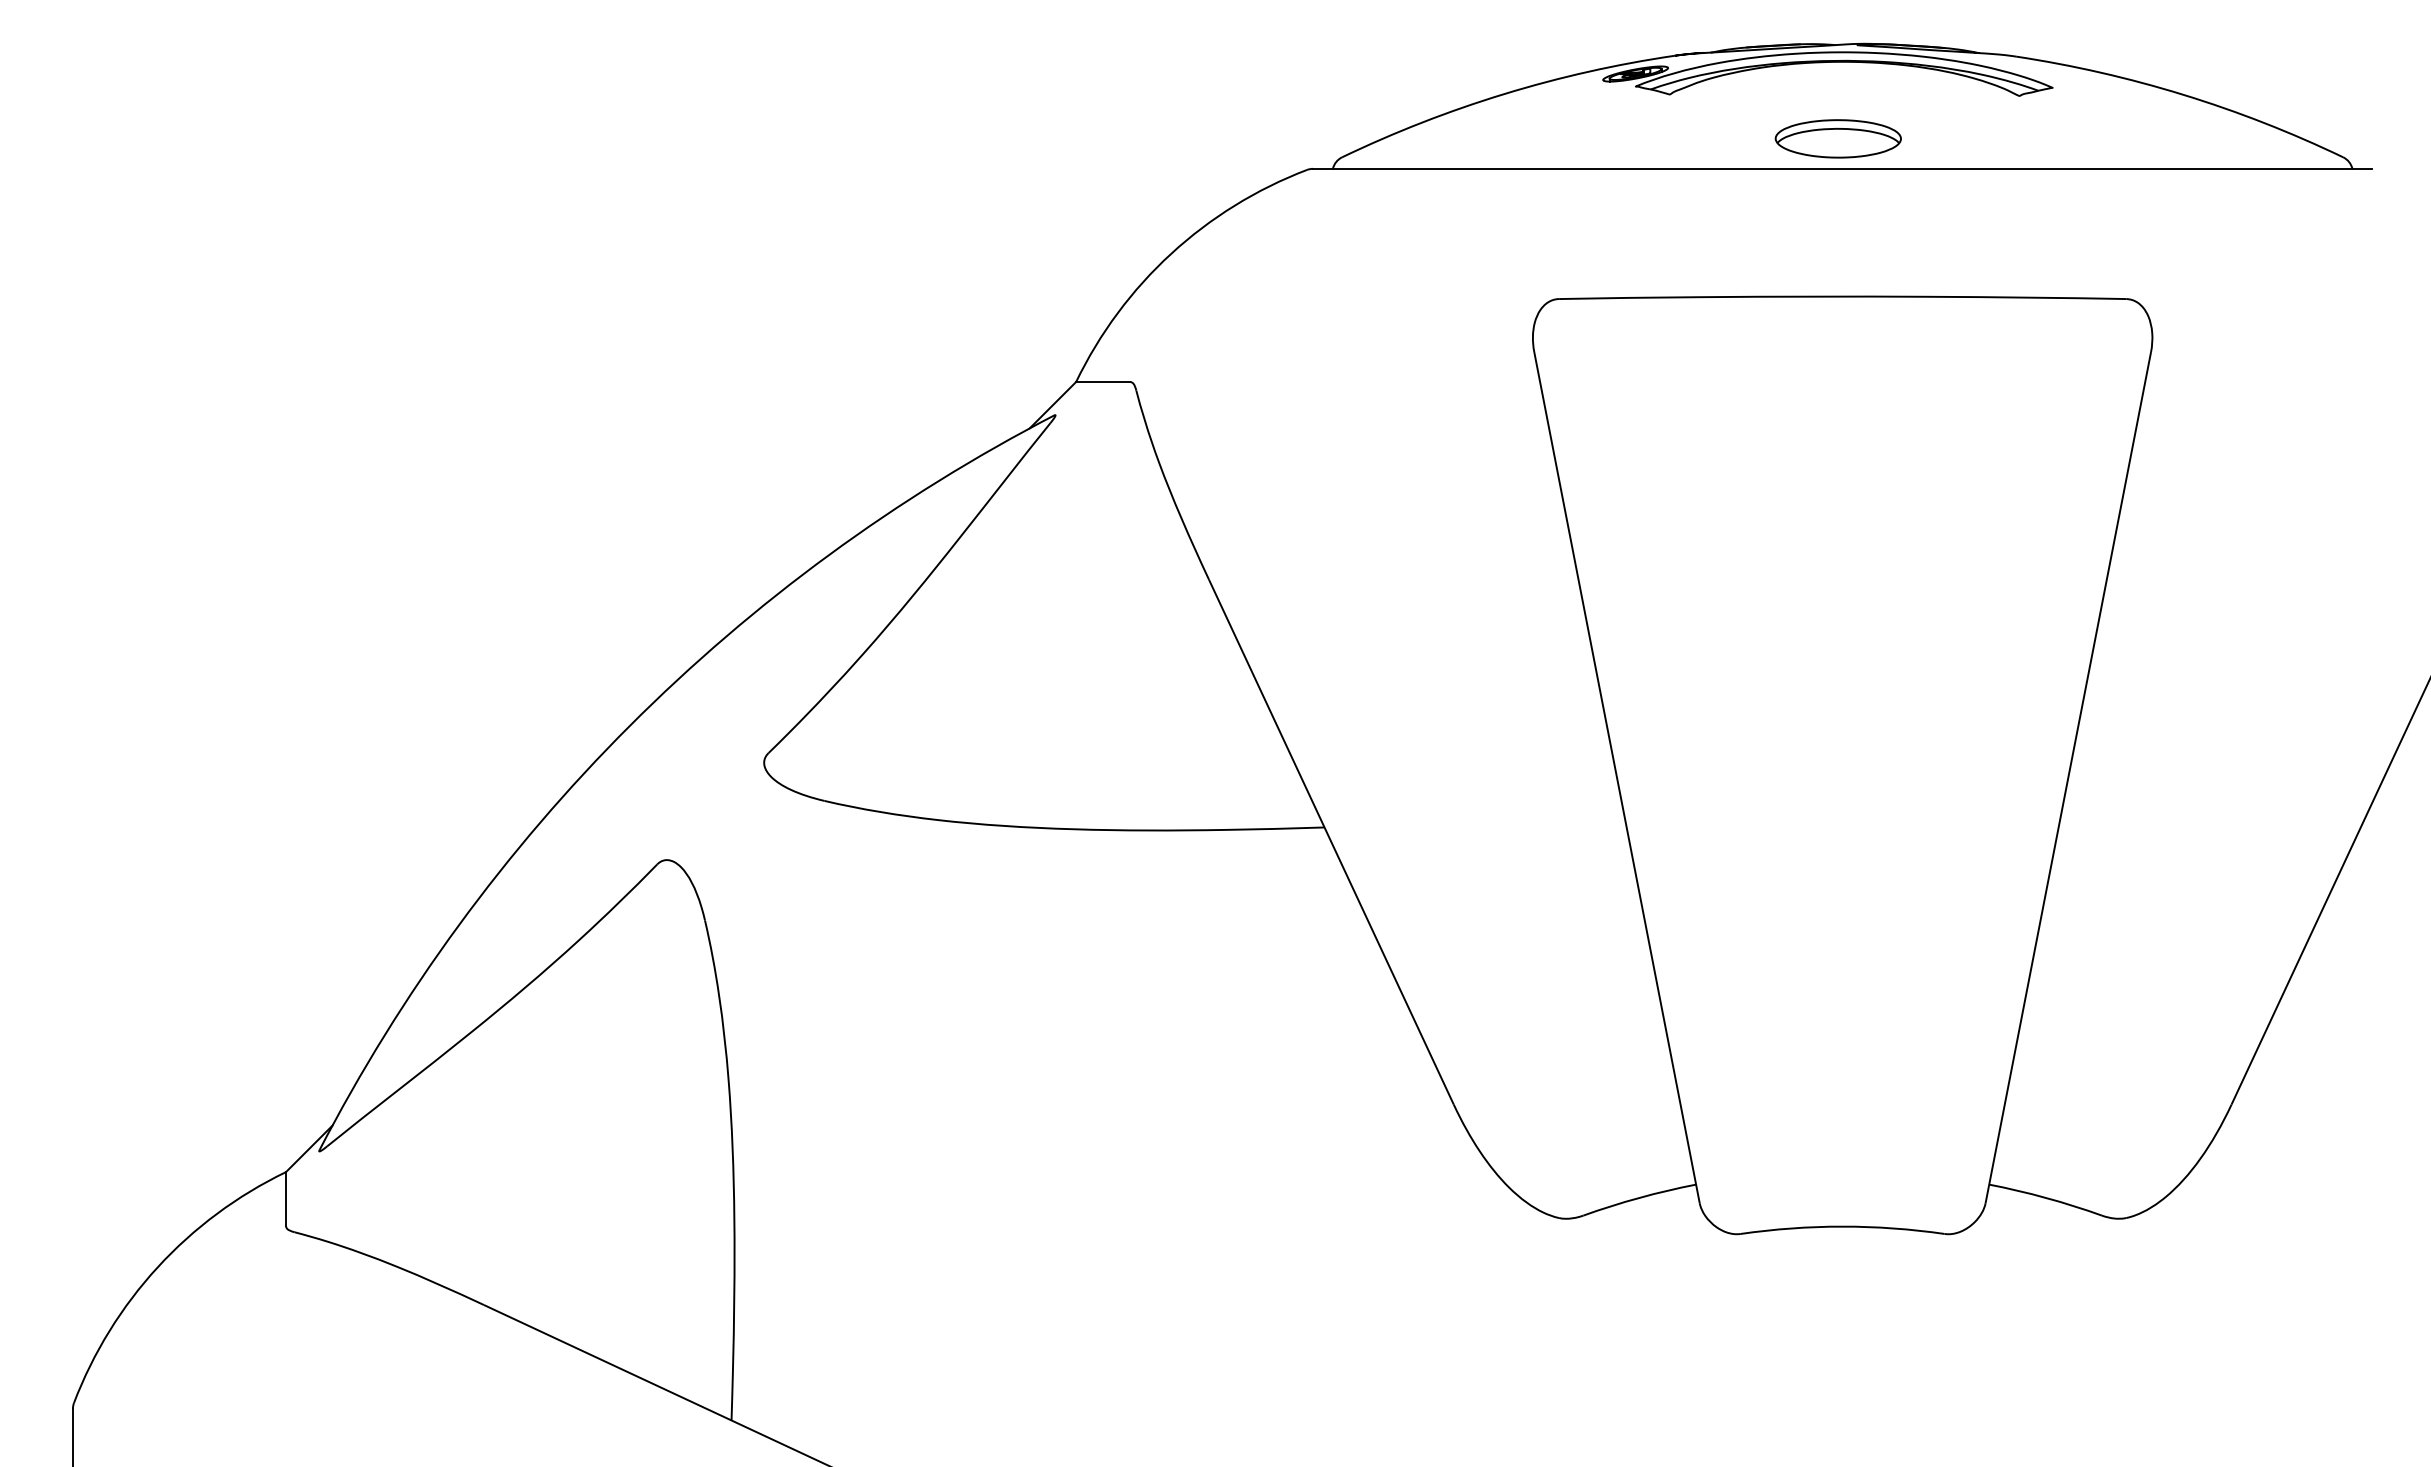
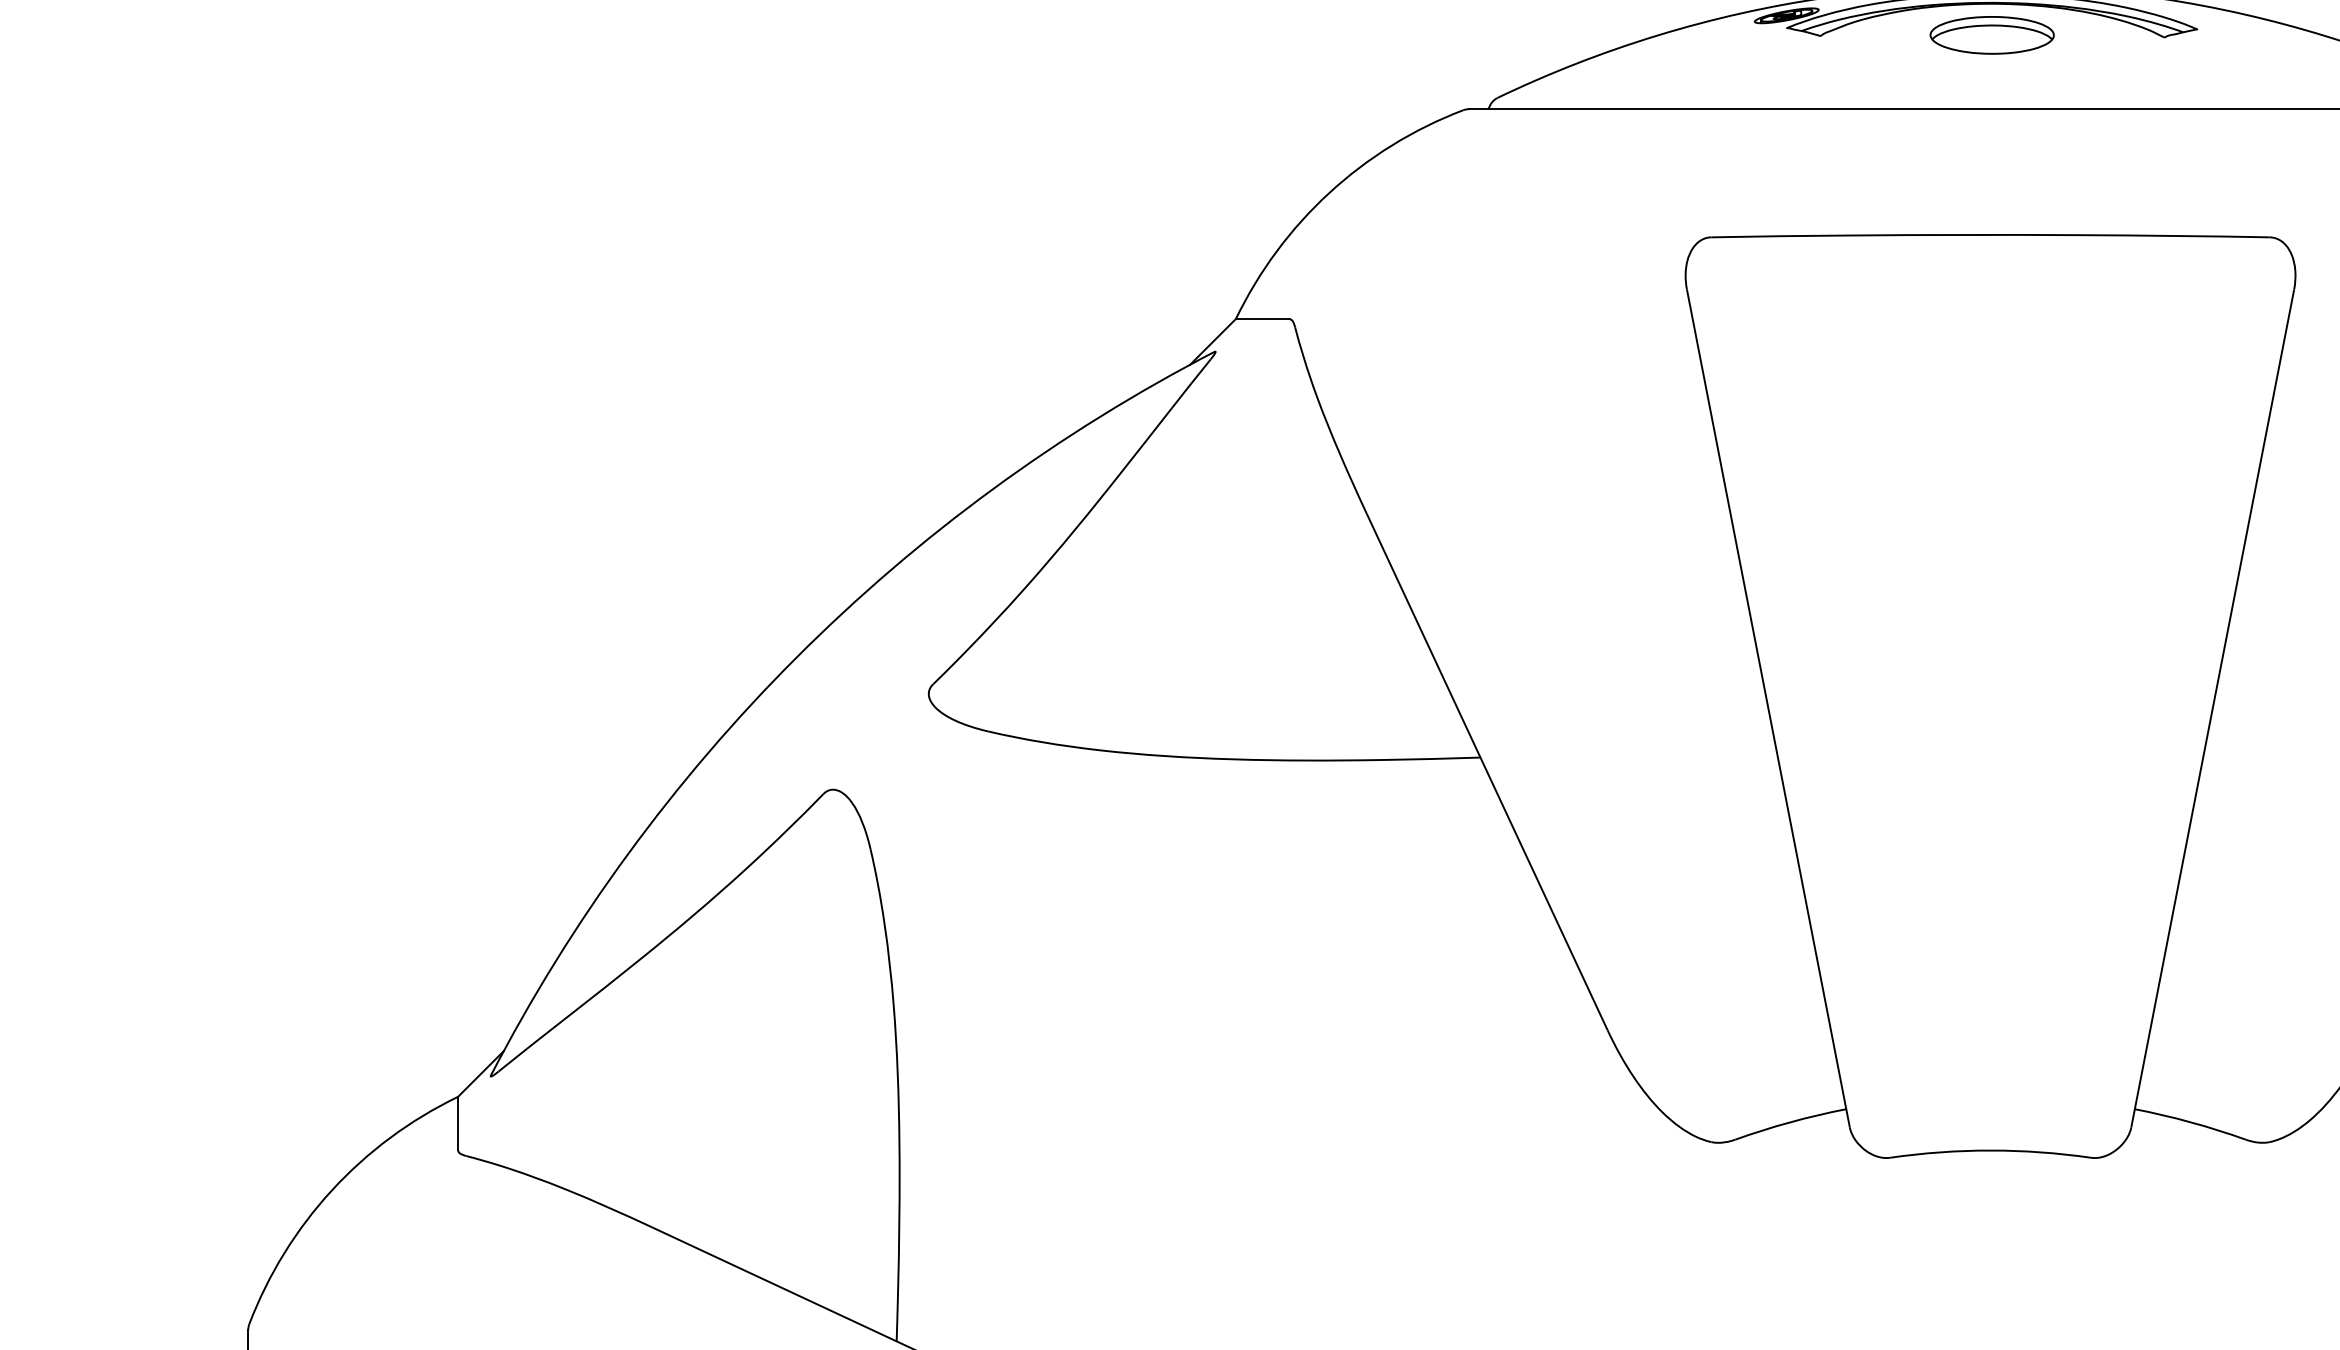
part: (1837, 138) -> (1991, 34), moved

